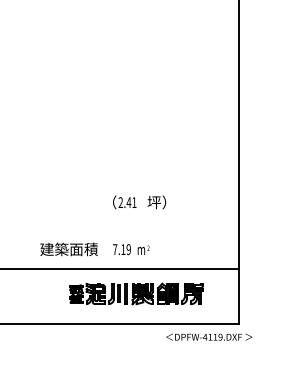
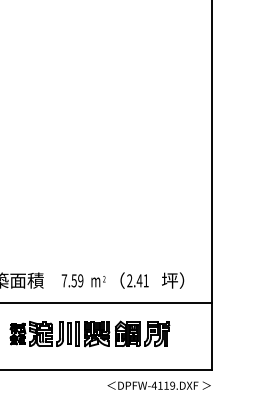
text: (139, 202) -> (152, 280), moved
text: (123, 249) -> (74, 280), 7.19 -> 7.59
text: (209, 336) -> (159, 384), moved

